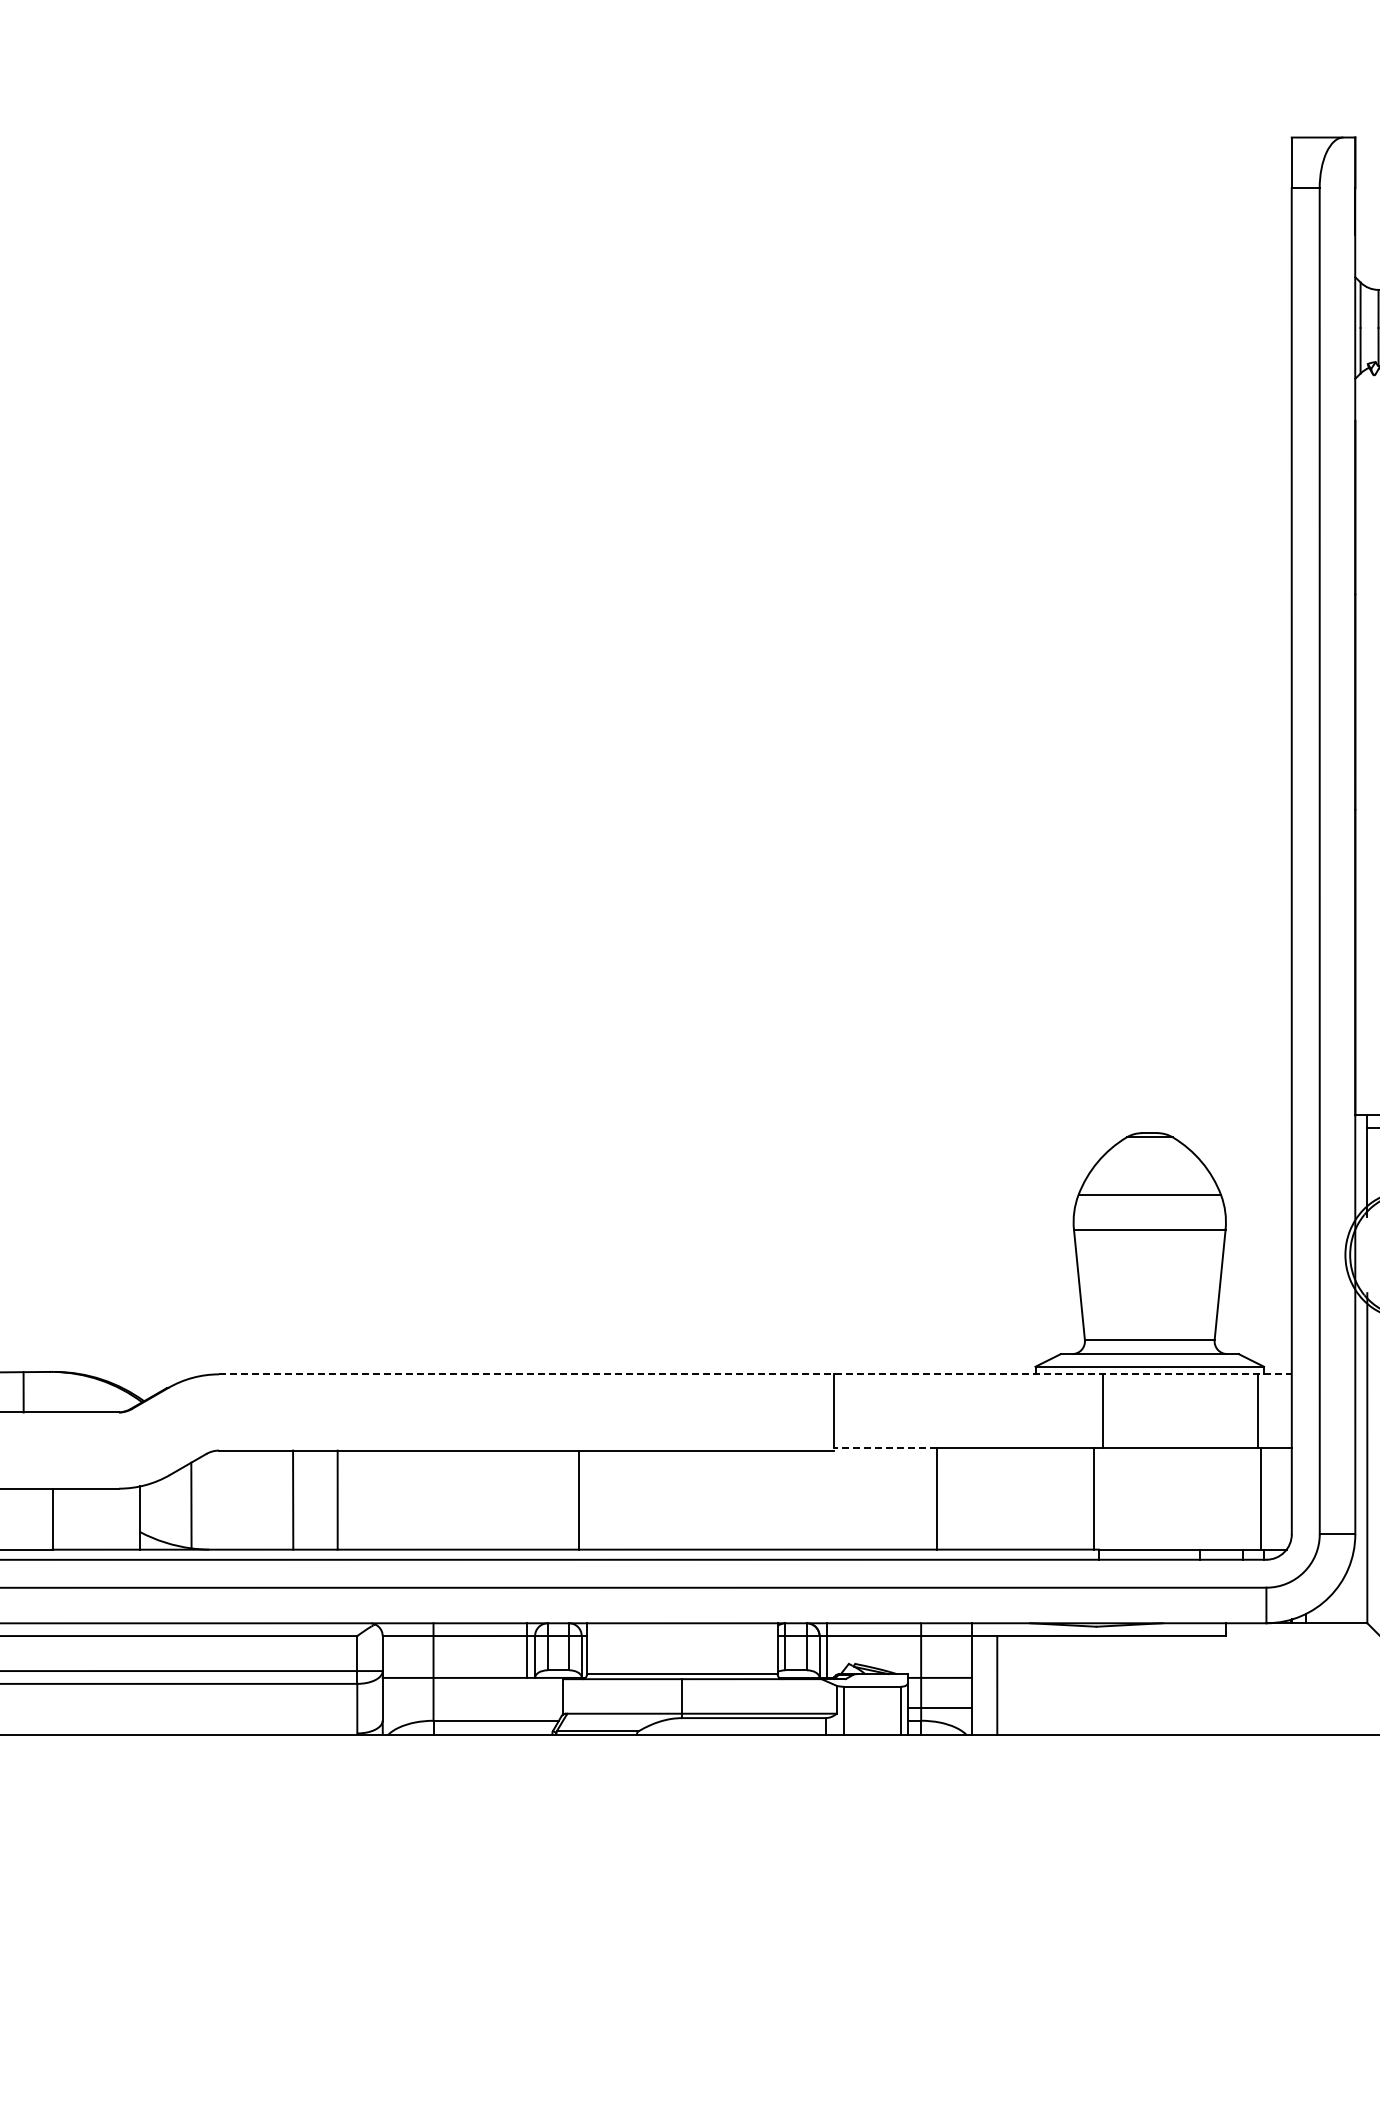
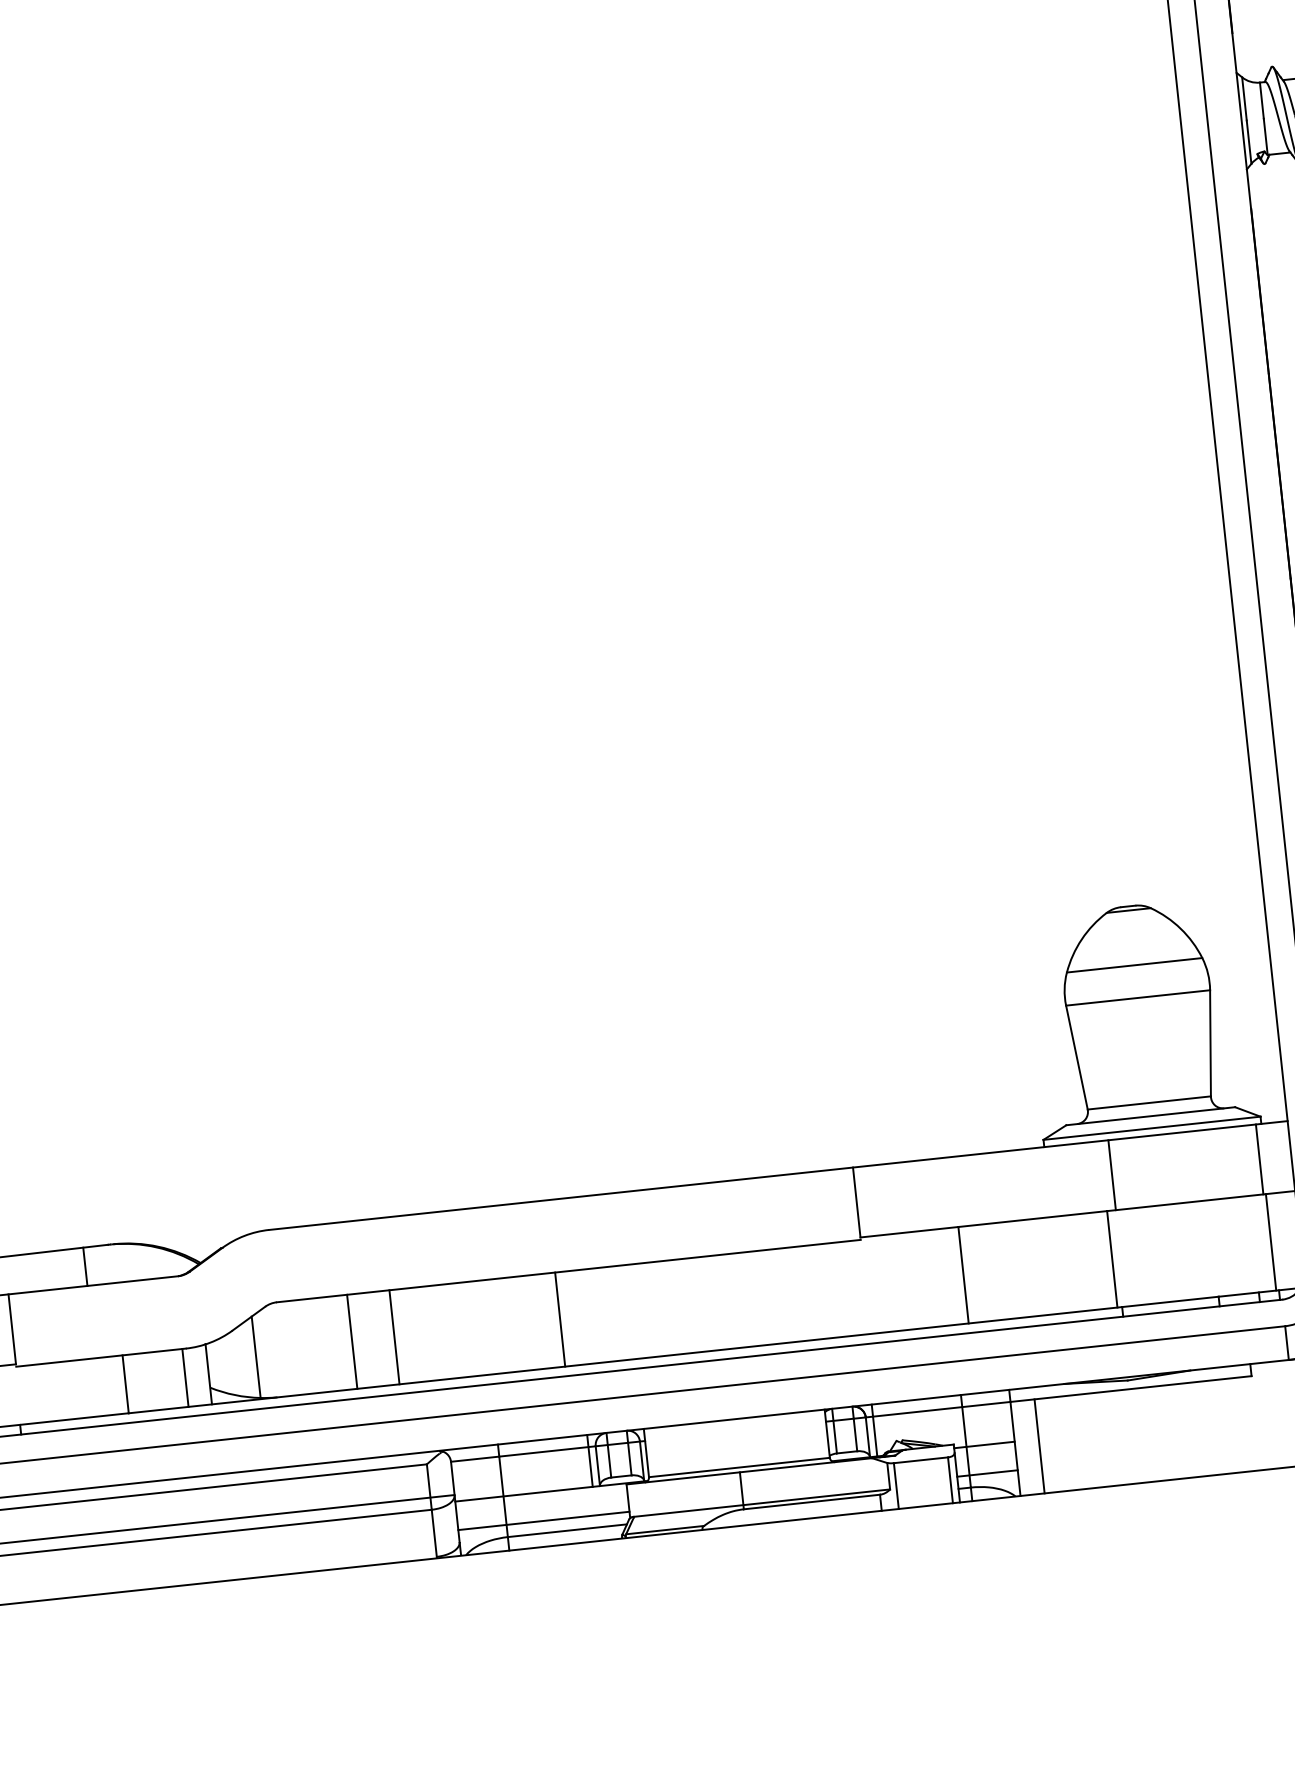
line: (755, 1374) -> (778, 1175), dashed -> solid
line: (885, 1448) -> (909, 1232), dashed -> solid
line: (579, 1499) -> (560, 1318), moved
line: (115, 1518) -> (185, 1377), added
line: (472, 1707) -> (543, 1520), added

